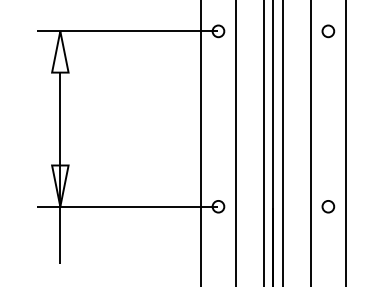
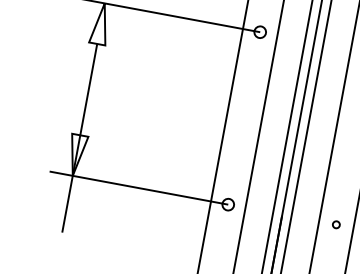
part: (328, 206) -> (336, 224), size x0.6

